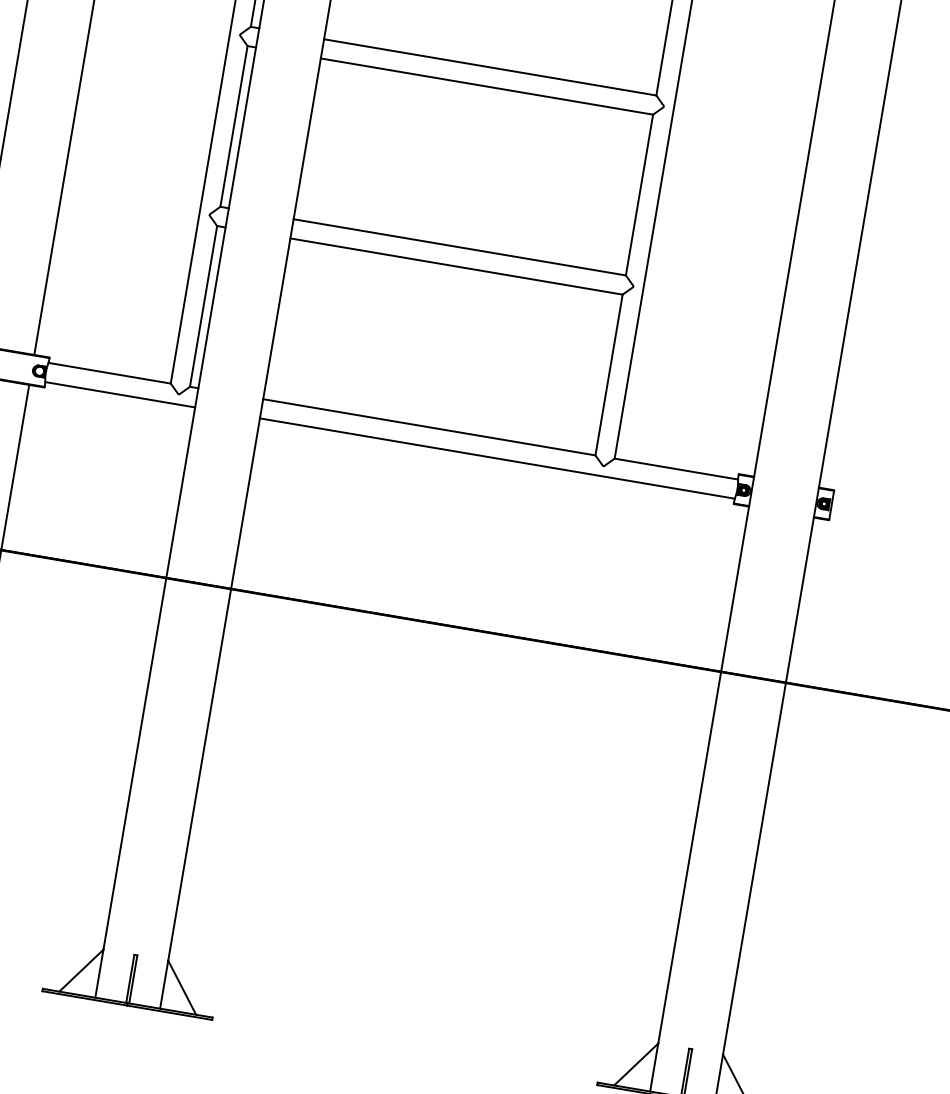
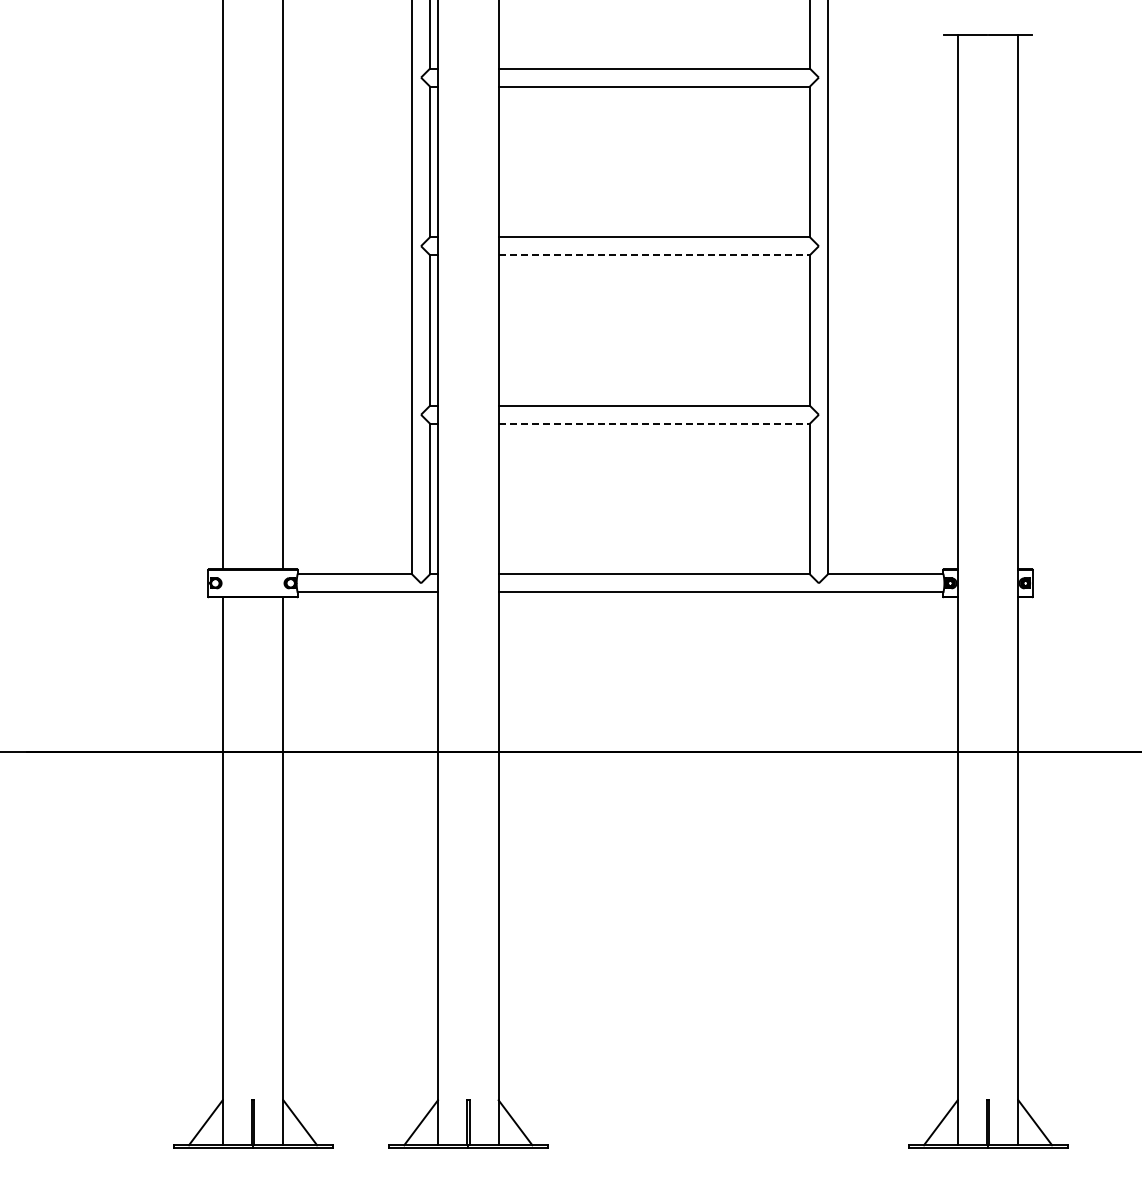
line: (487, 86) -> (654, 255), solid -> dashed
line: (456, 266) -> (654, 423), solid -> dashed

